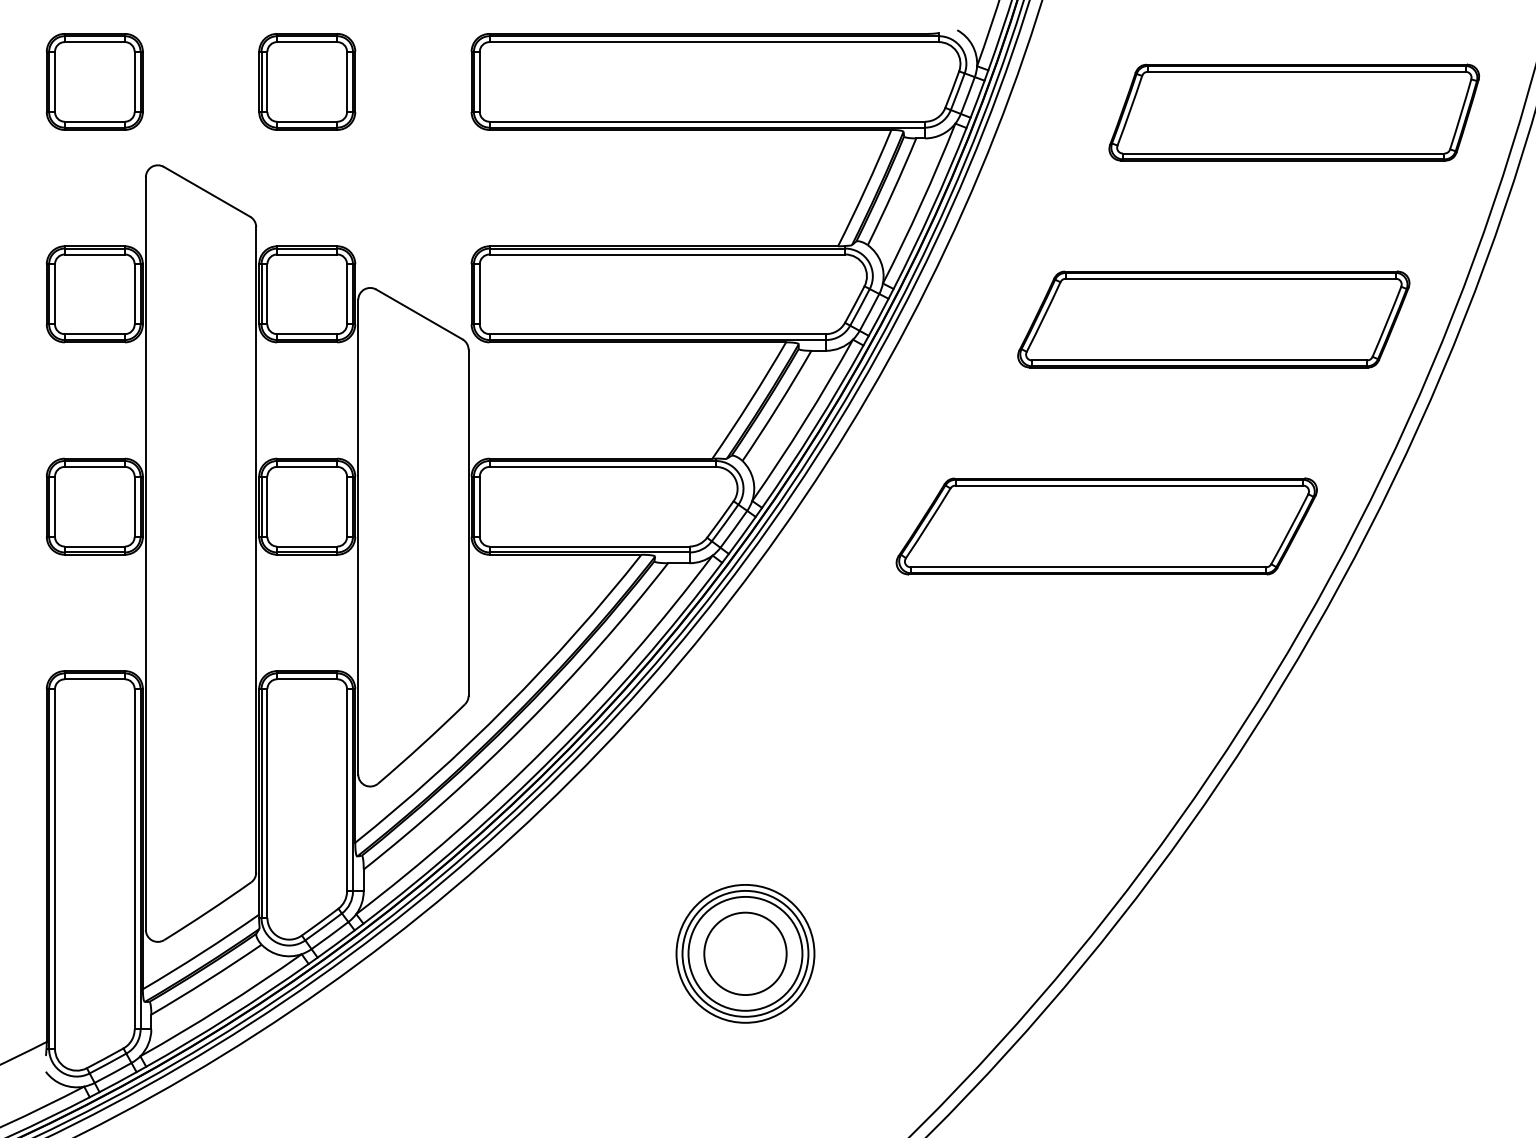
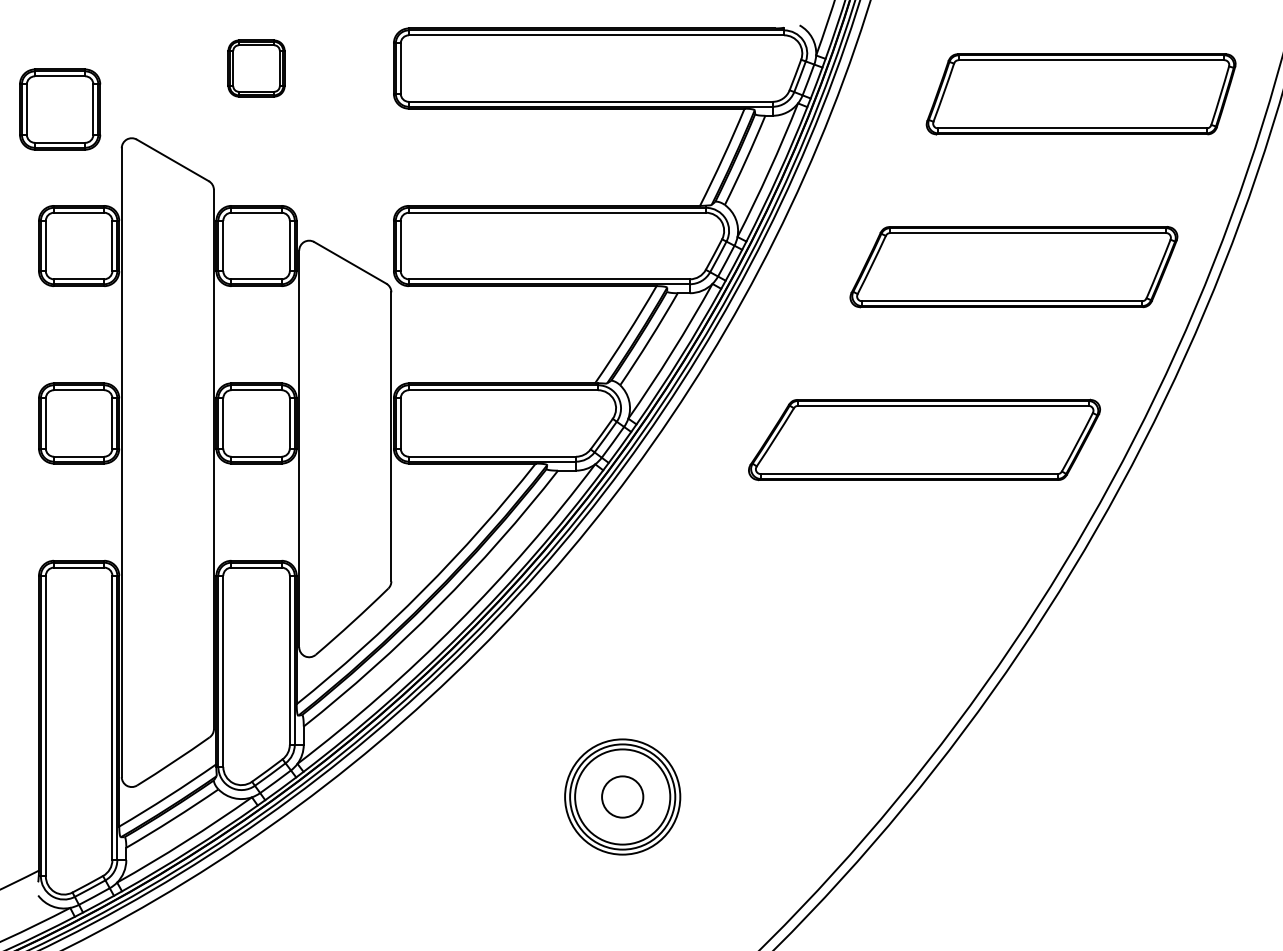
part: (95, 81) -> (60, 109), moved
part: (307, 81) -> (256, 68), size x0.7
circle: (745, 953) -> (622, 796), size x0.6

